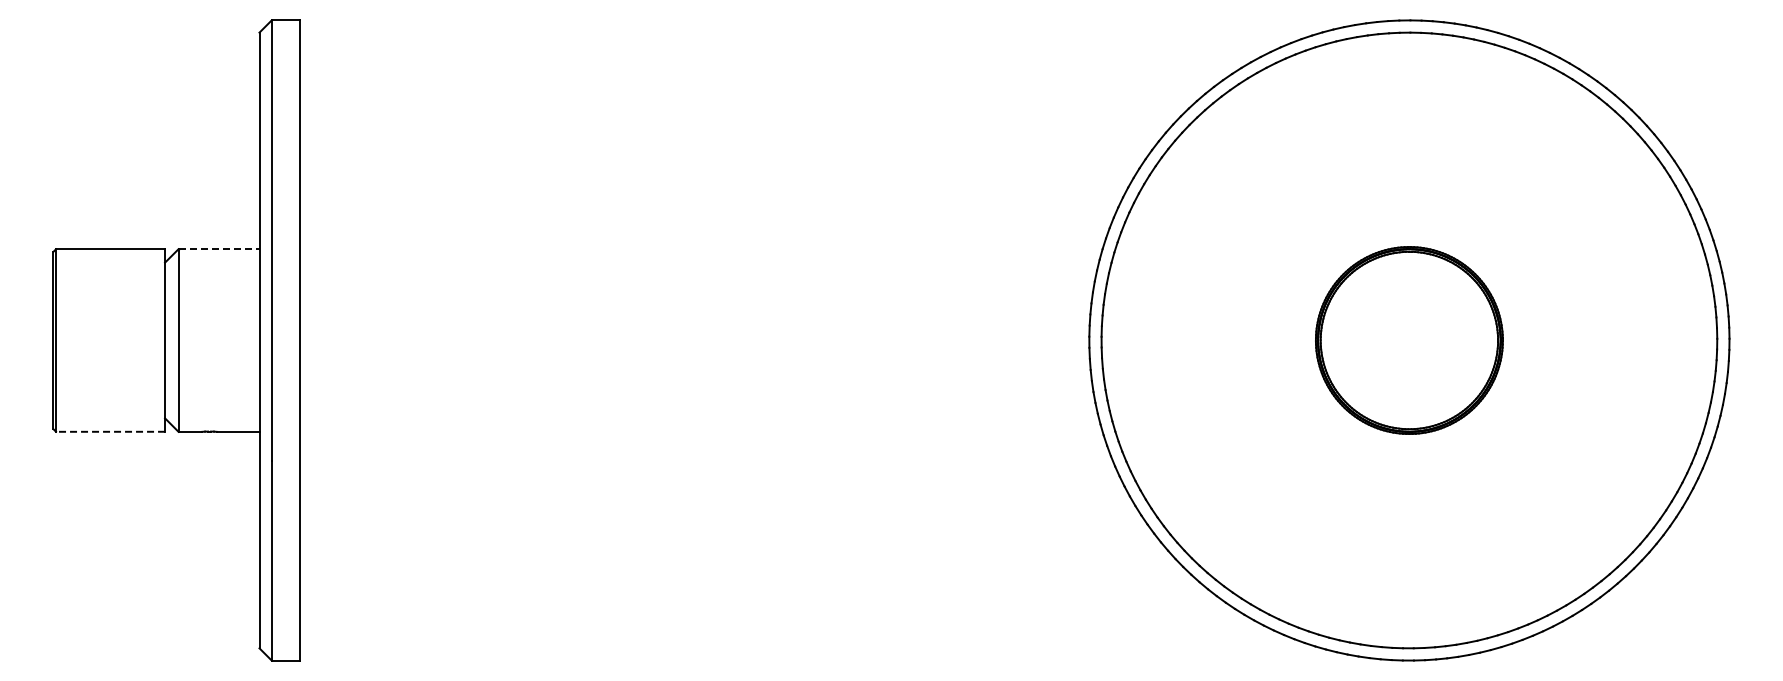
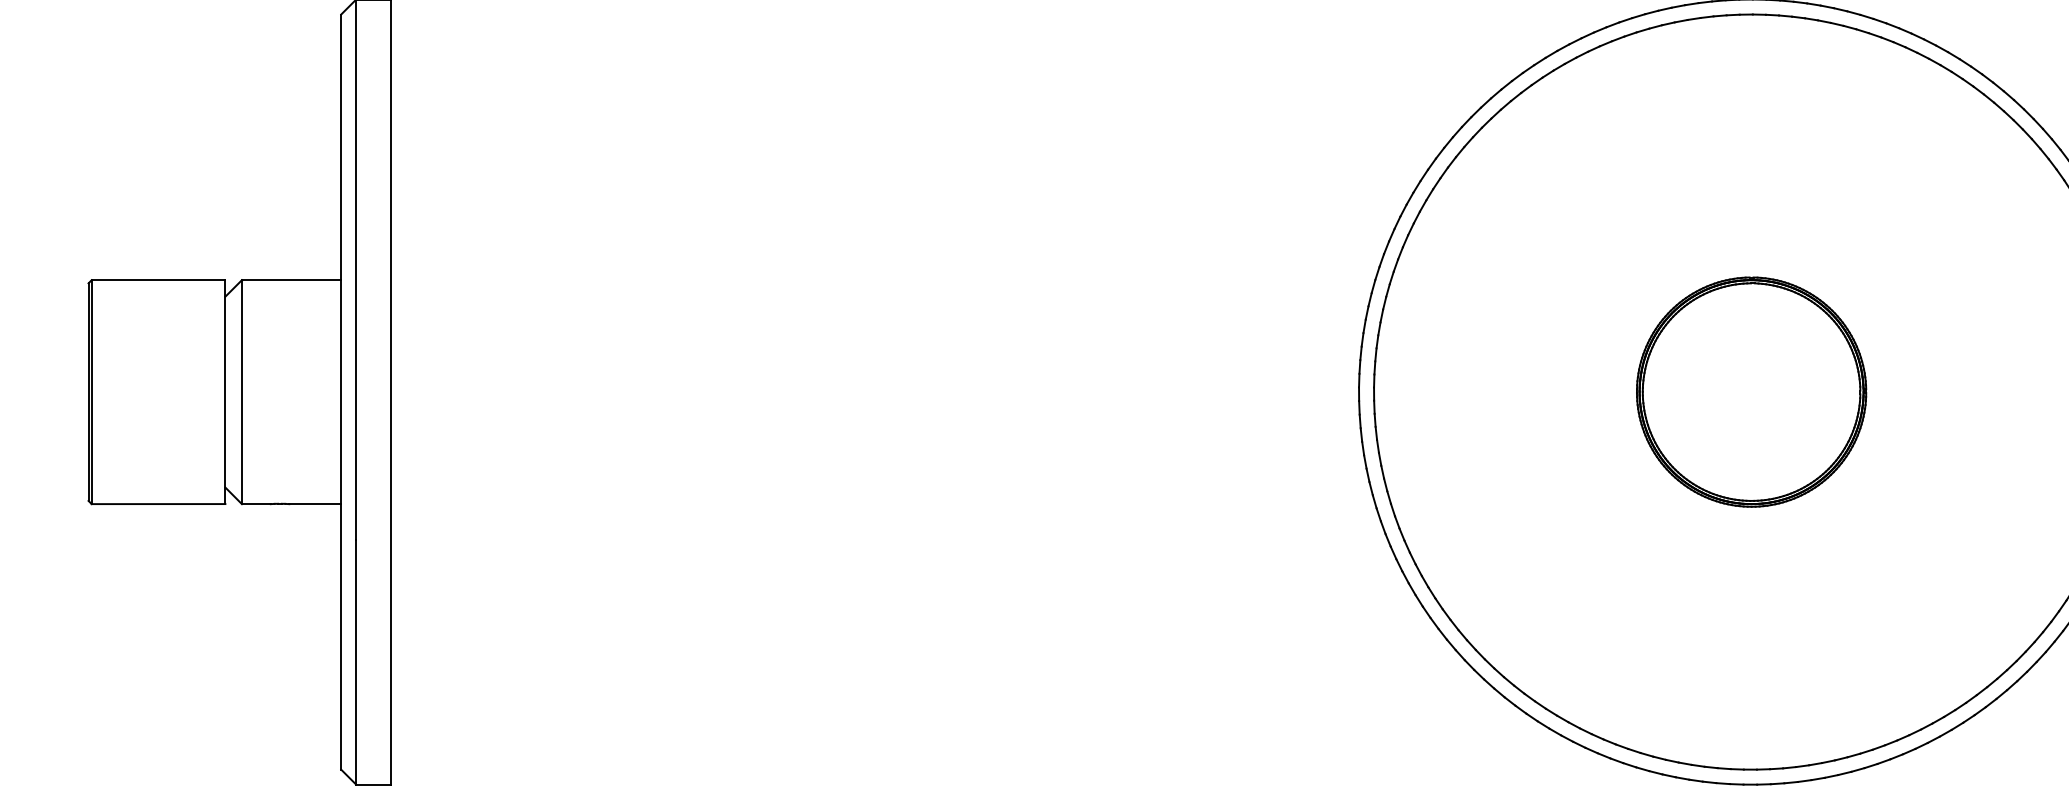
line: (219, 249) -> (292, 280), dashed -> solid
line: (110, 431) -> (158, 503), dashed -> solid

